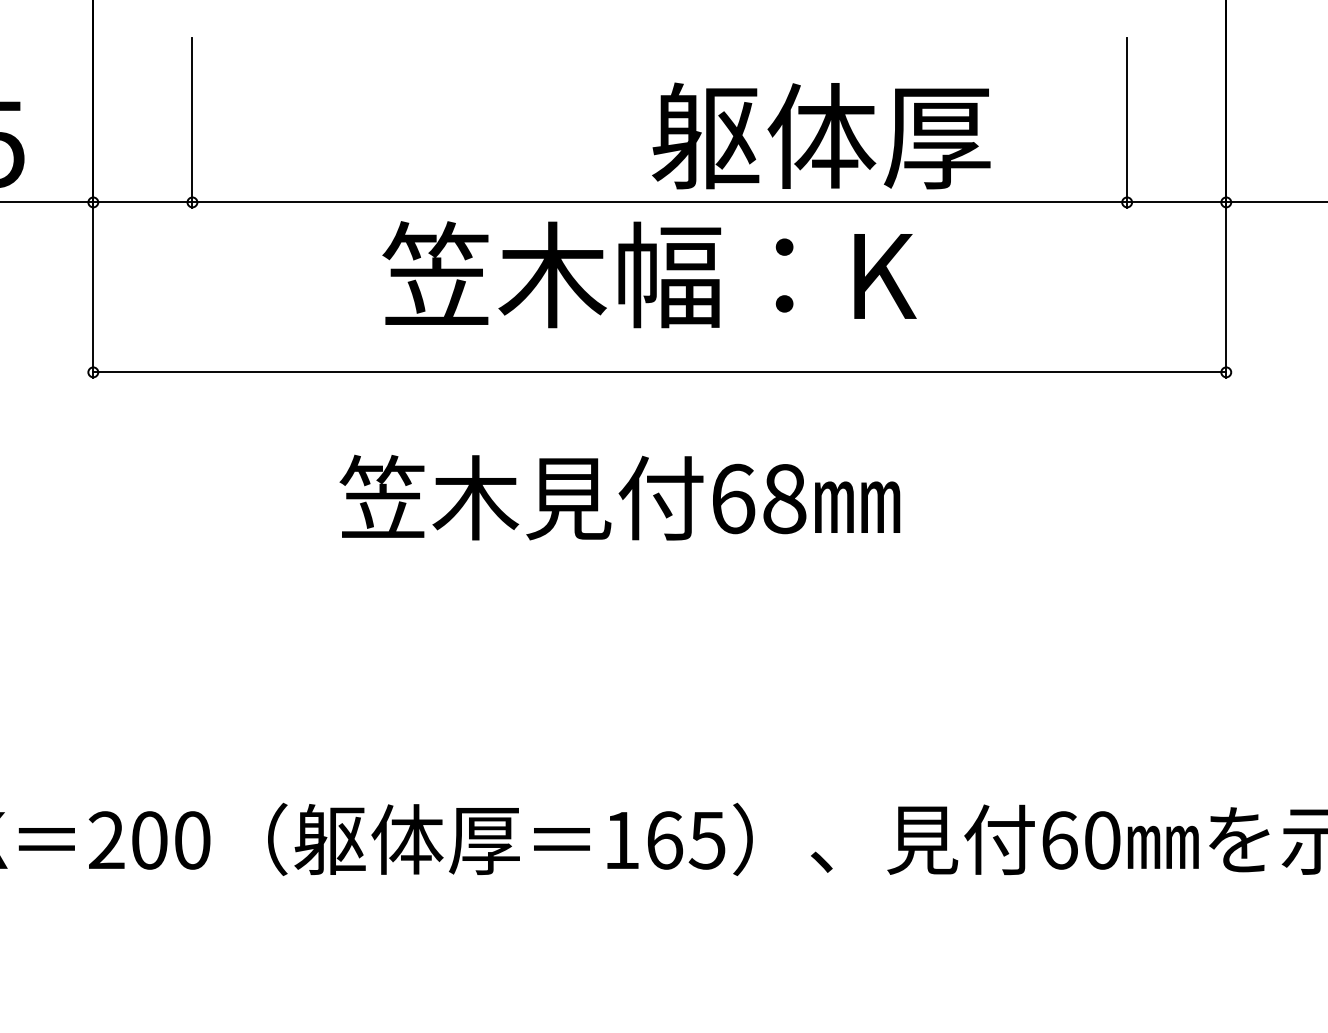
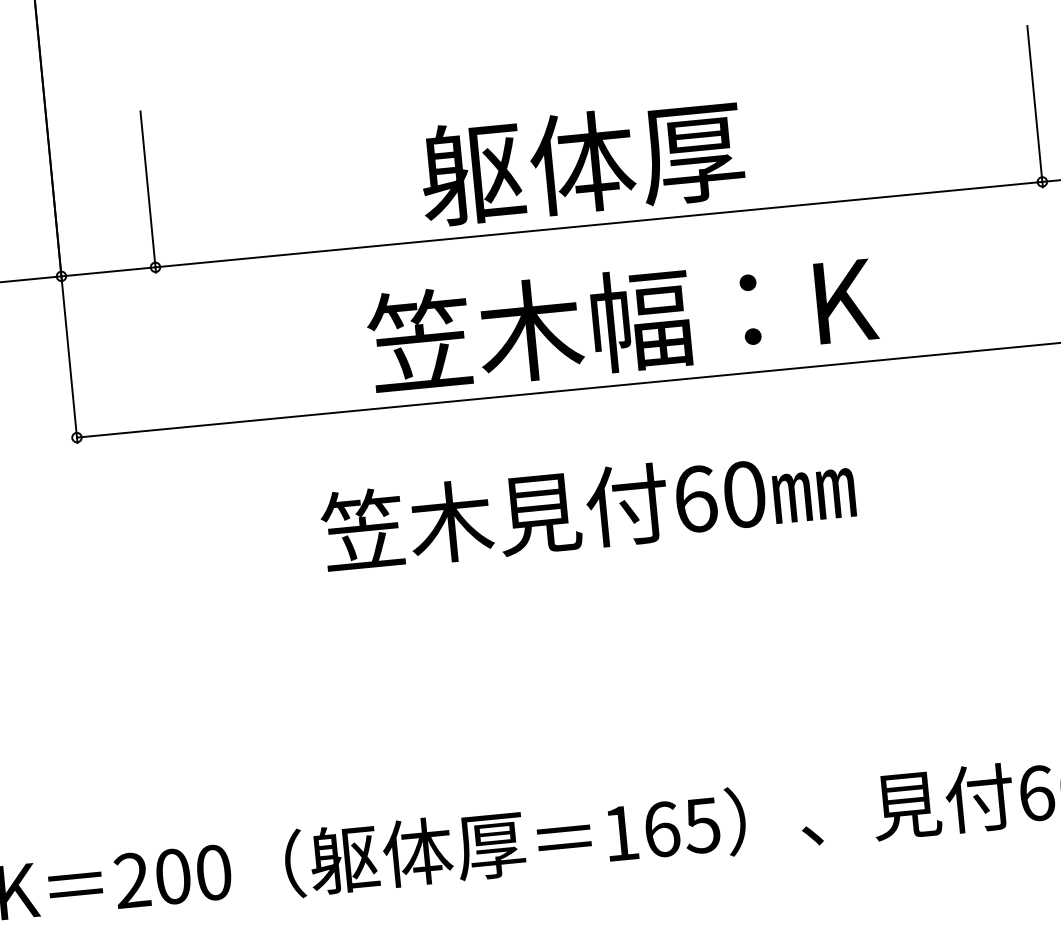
text: (821, 135) -> (582, 162), moved
text: (649, 274) -> (622, 321), moved
text: (784, 498) -> (744, 494), 68 -> 60

